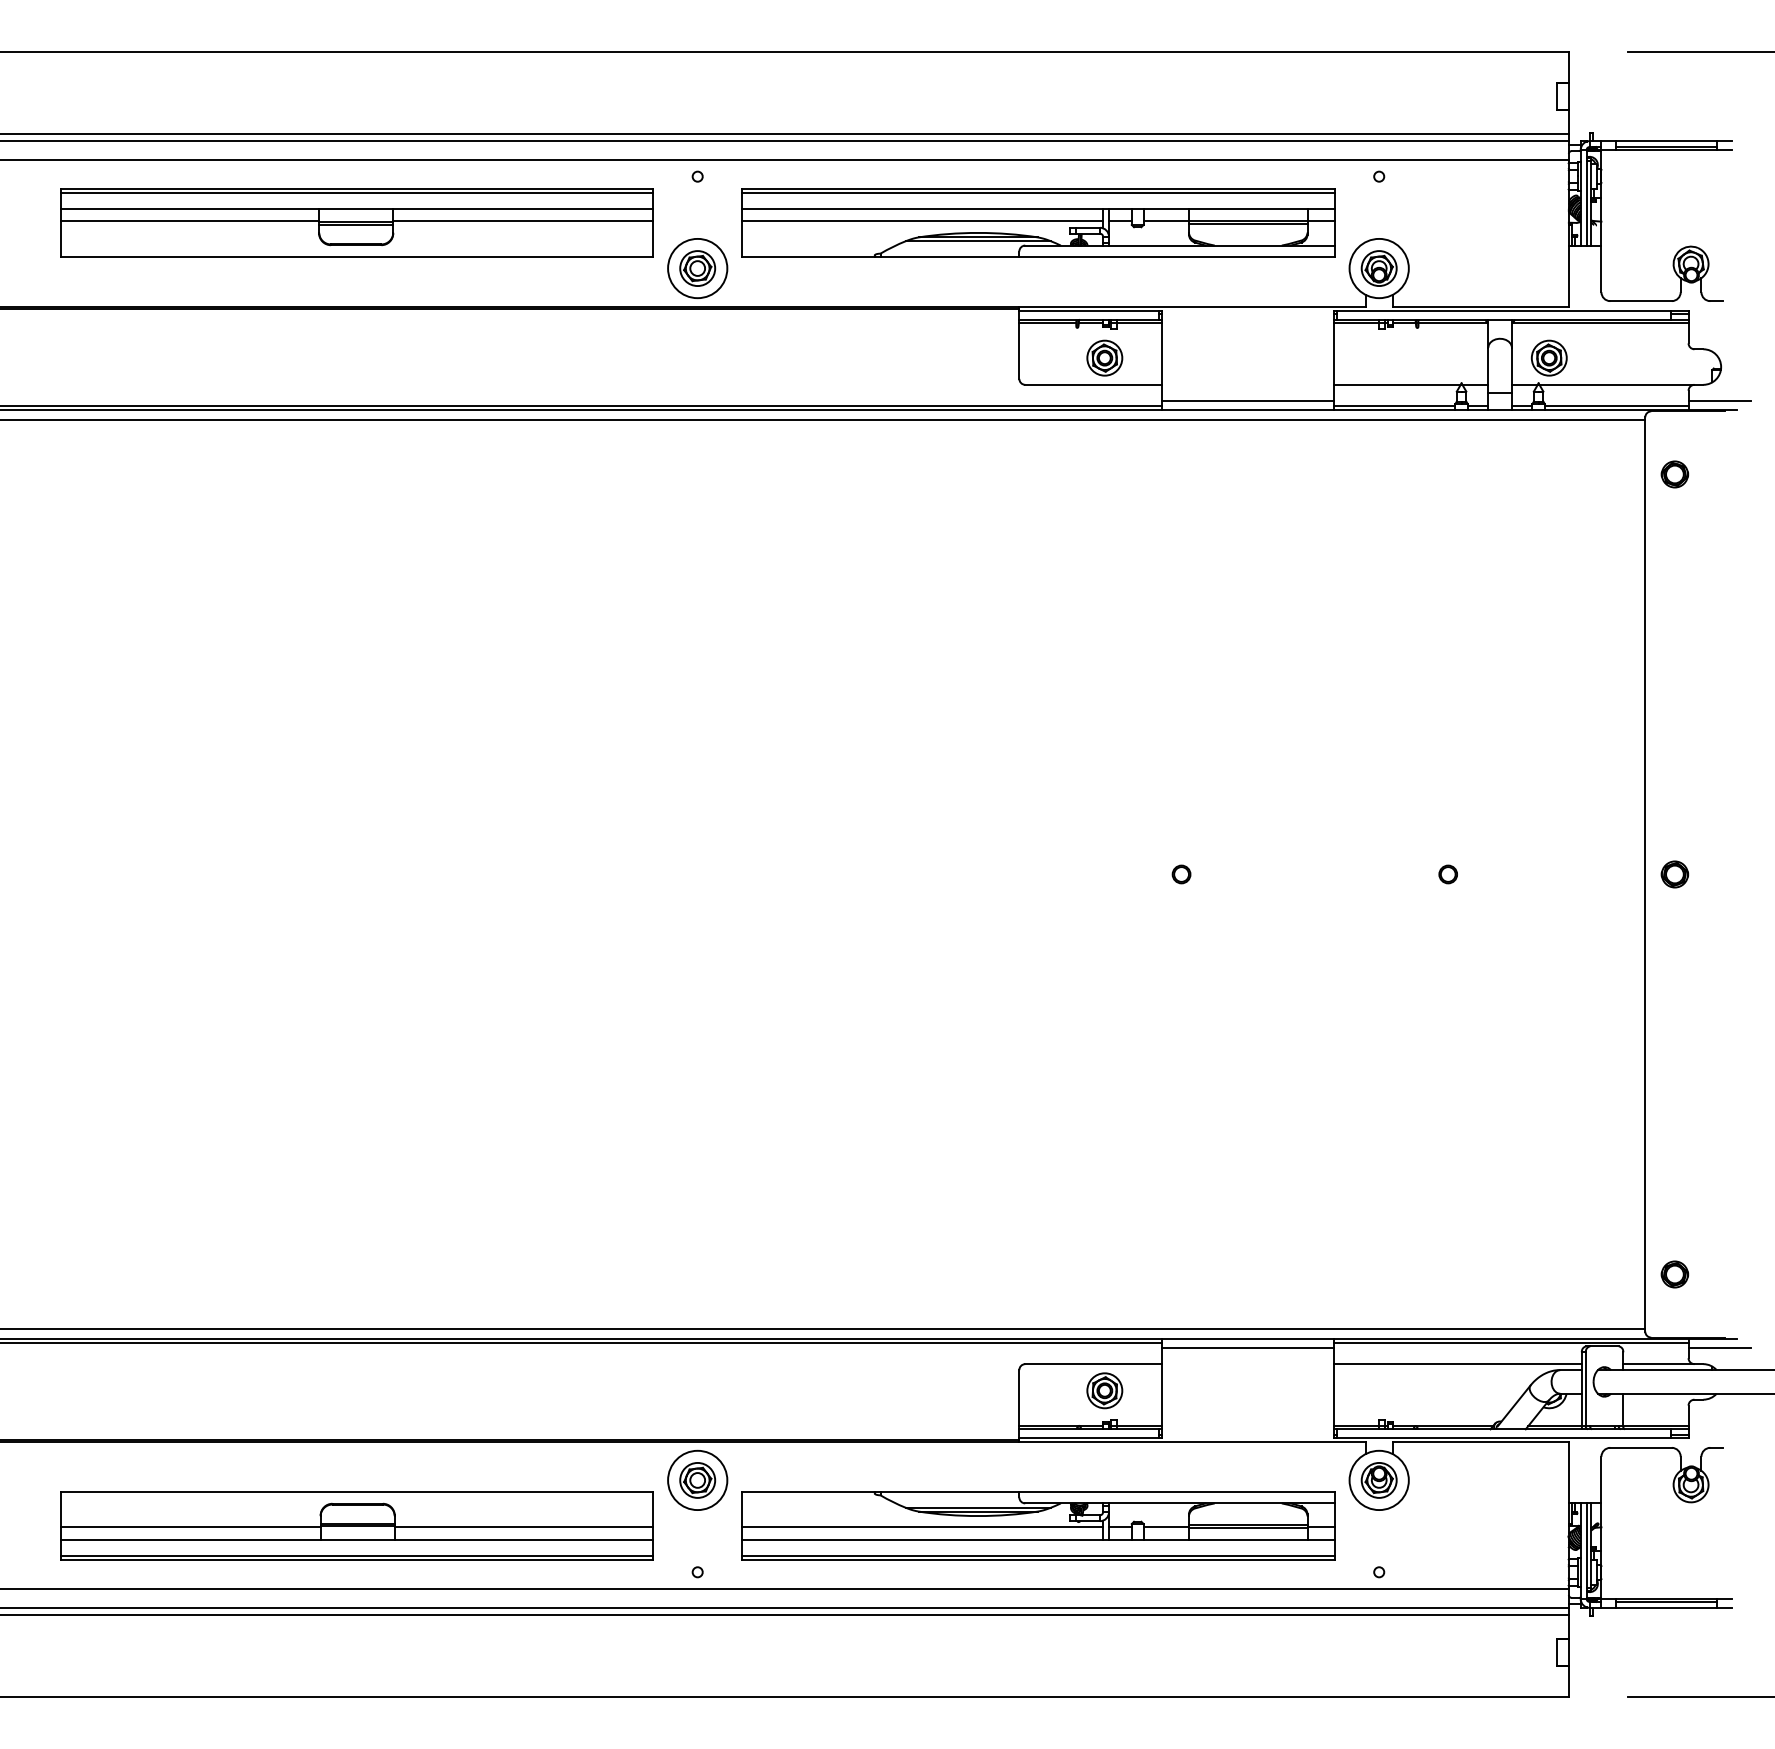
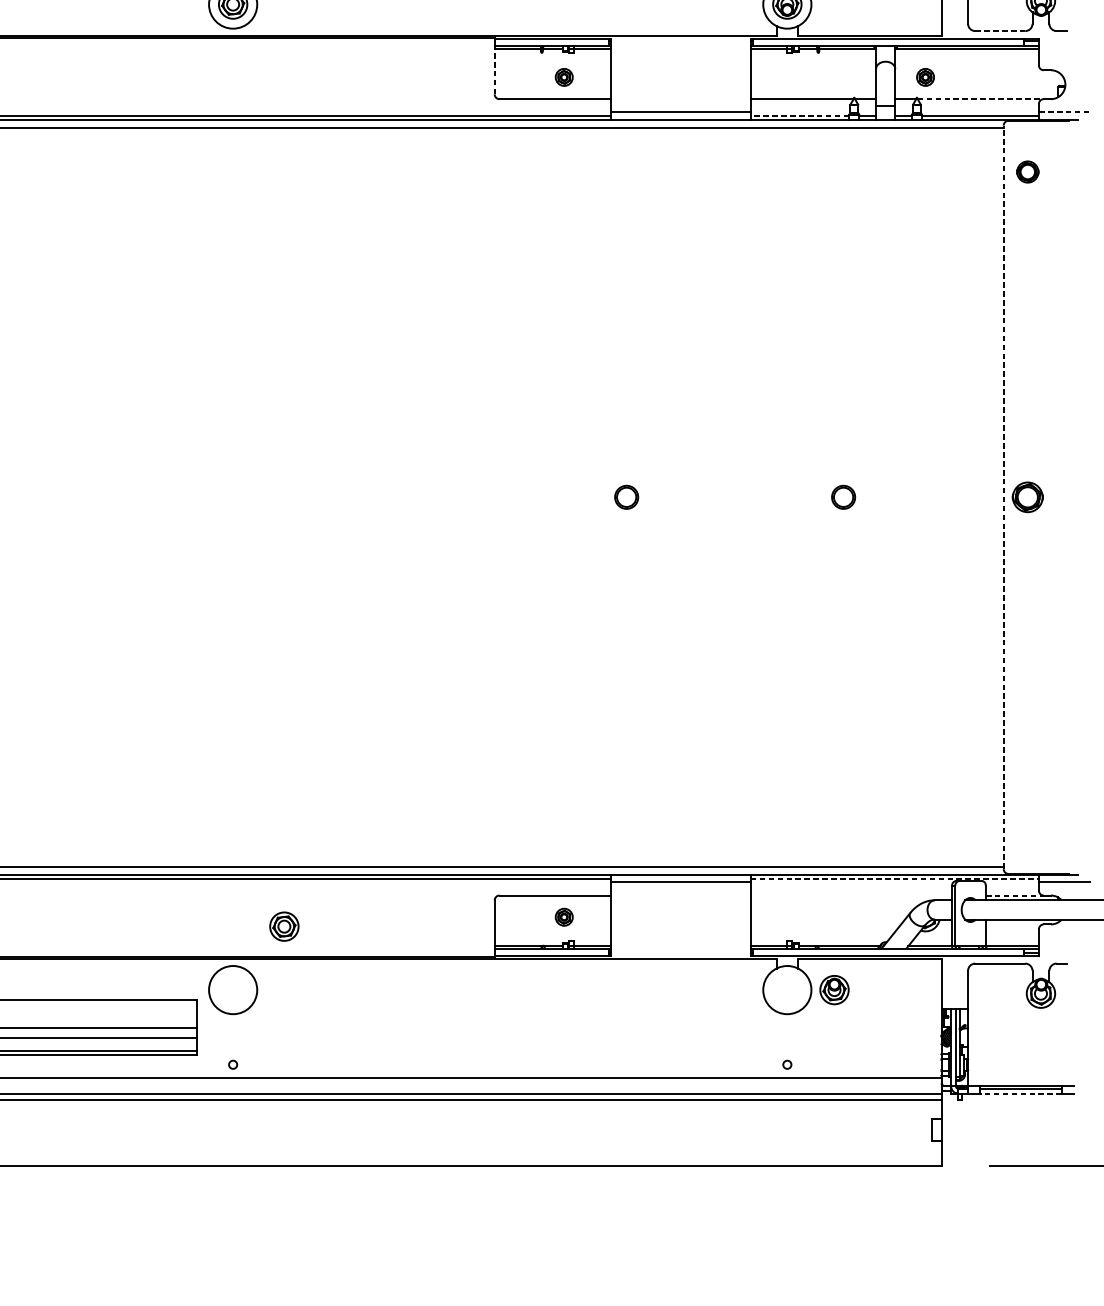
line: (1641, 301) -> (1000, 31), solid -> dashed
line: (1019, 350) -> (494, 71), solid -> dashed
part: (1104, 357) -> (563, 76), size x0.6
part: (1548, 357) -> (925, 76), size x0.6
line: (1617, 384) -> (981, 98), solid -> dashed
line: (1720, 401) -> (1064, 112), solid -> dashed
line: (1394, 405) -> (799, 115), solid -> dashed
line: (1645, 873) -> (1003, 496), solid -> dashed
part: (1181, 874) -> (626, 497), size x1.6
part: (1447, 874) -> (842, 497), size x1.6
part: (1674, 874) -> (1027, 497), size x1.4
part: (1674, 1274) -> (1027, 822), removed
line: (1511, 1343) -> (894, 878), solid -> dashed
line: (1457, 1364) -> (851, 895), removed
line: (1658, 1364) -> (1014, 895), solid -> dashed
part: (1104, 1390) -> (563, 916), size x0.6
part: (697, 1480) -> (284, 926), moved
part: (1378, 1480) -> (833, 990), moved
part: (1038, 1525) -> (510, 1026), removed
line: (1666, 1607) -> (1020, 1093), solid -> dashed

